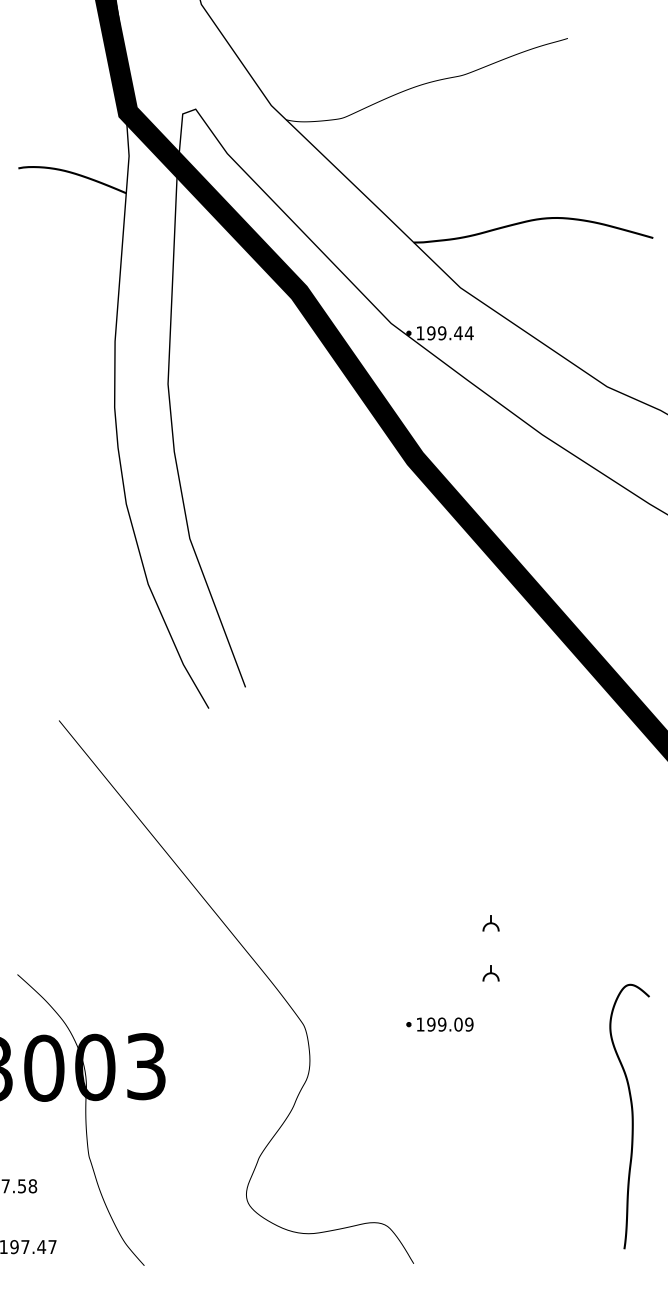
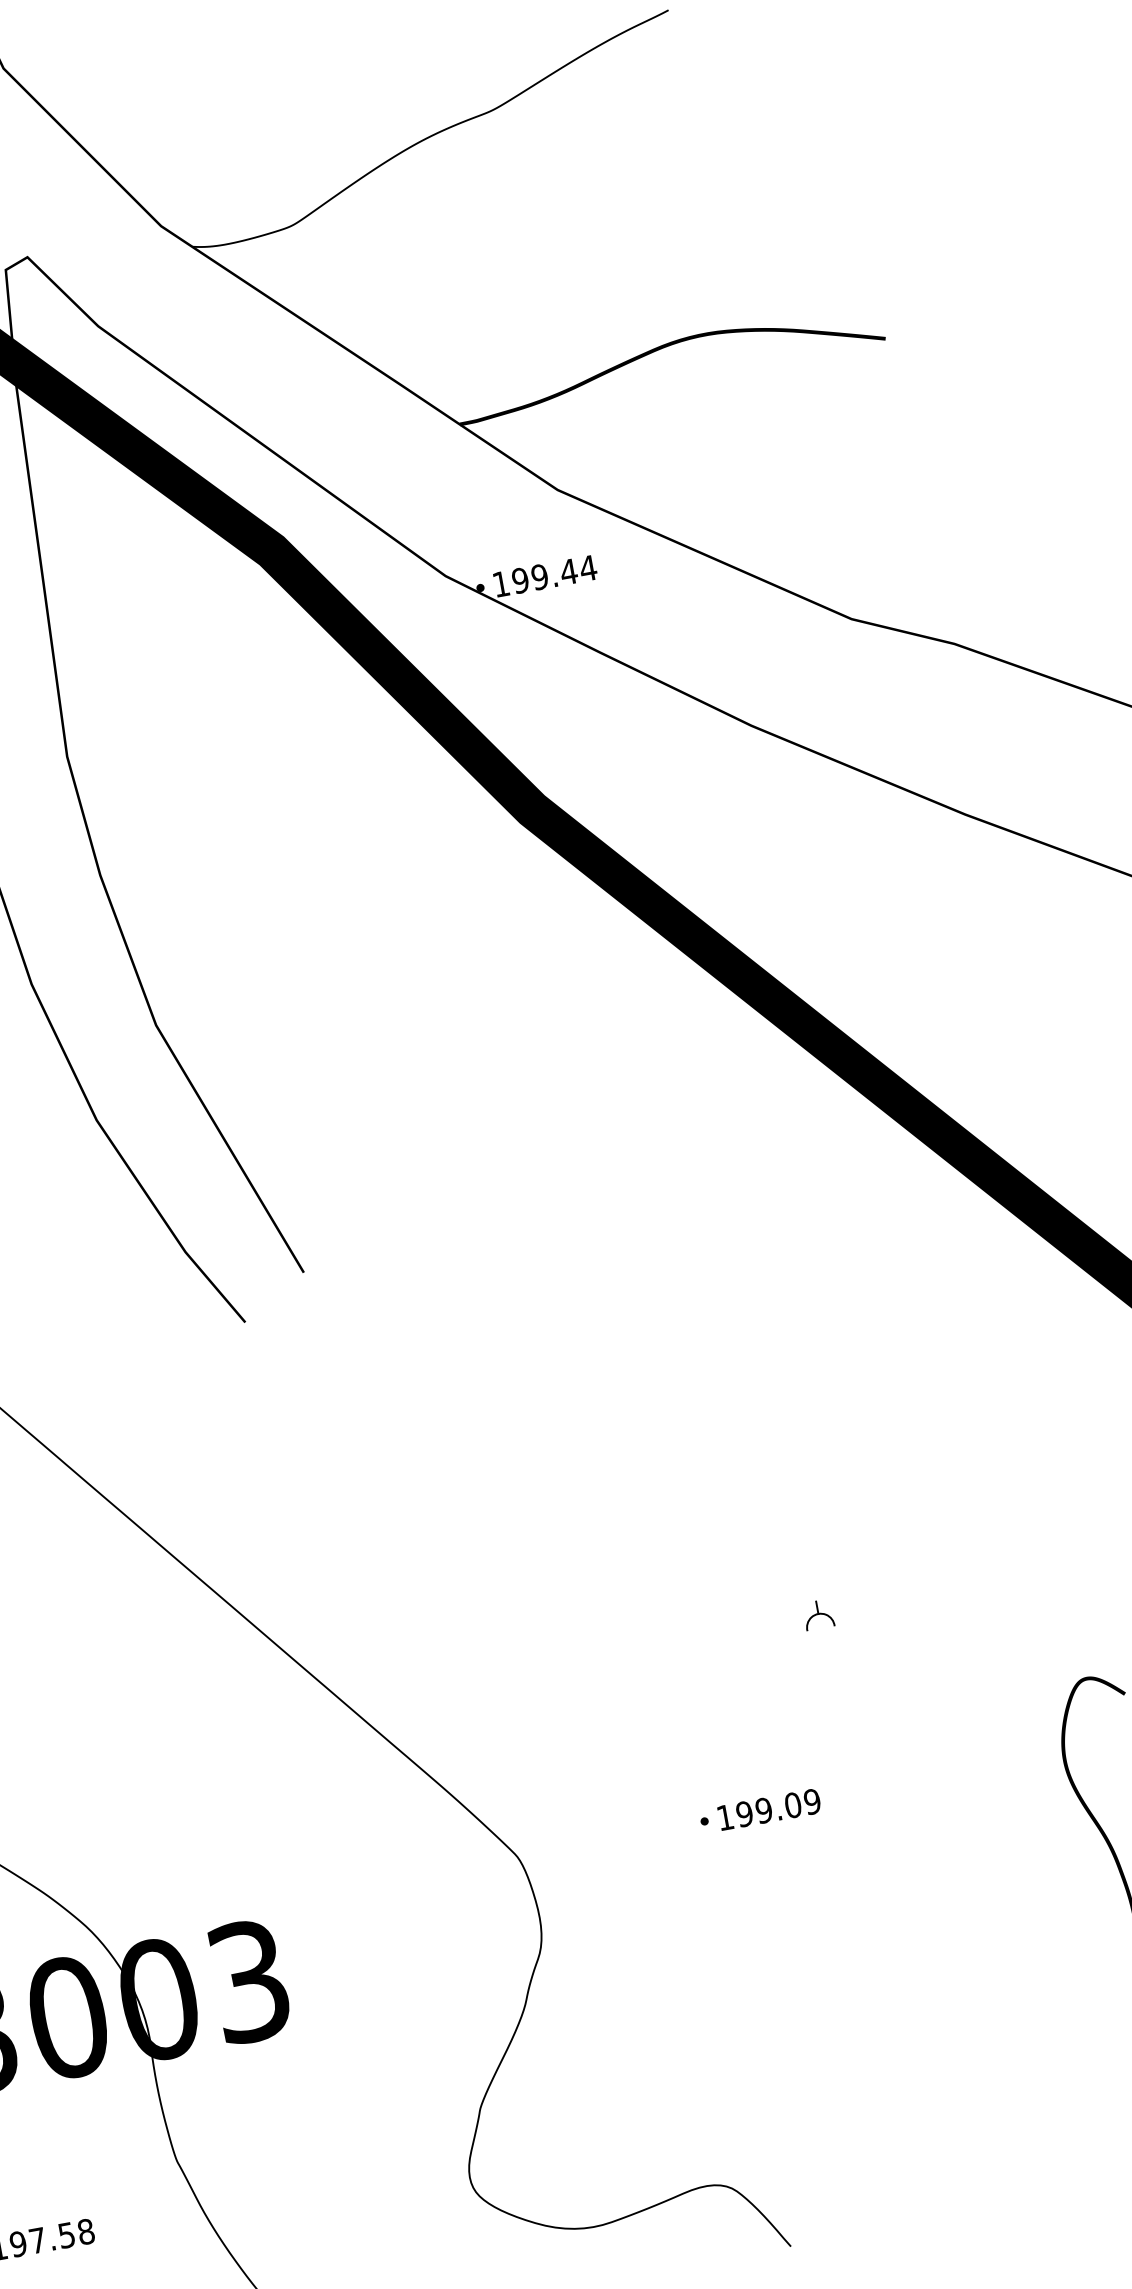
part: (490, 973) -> (833, 1703), removed

